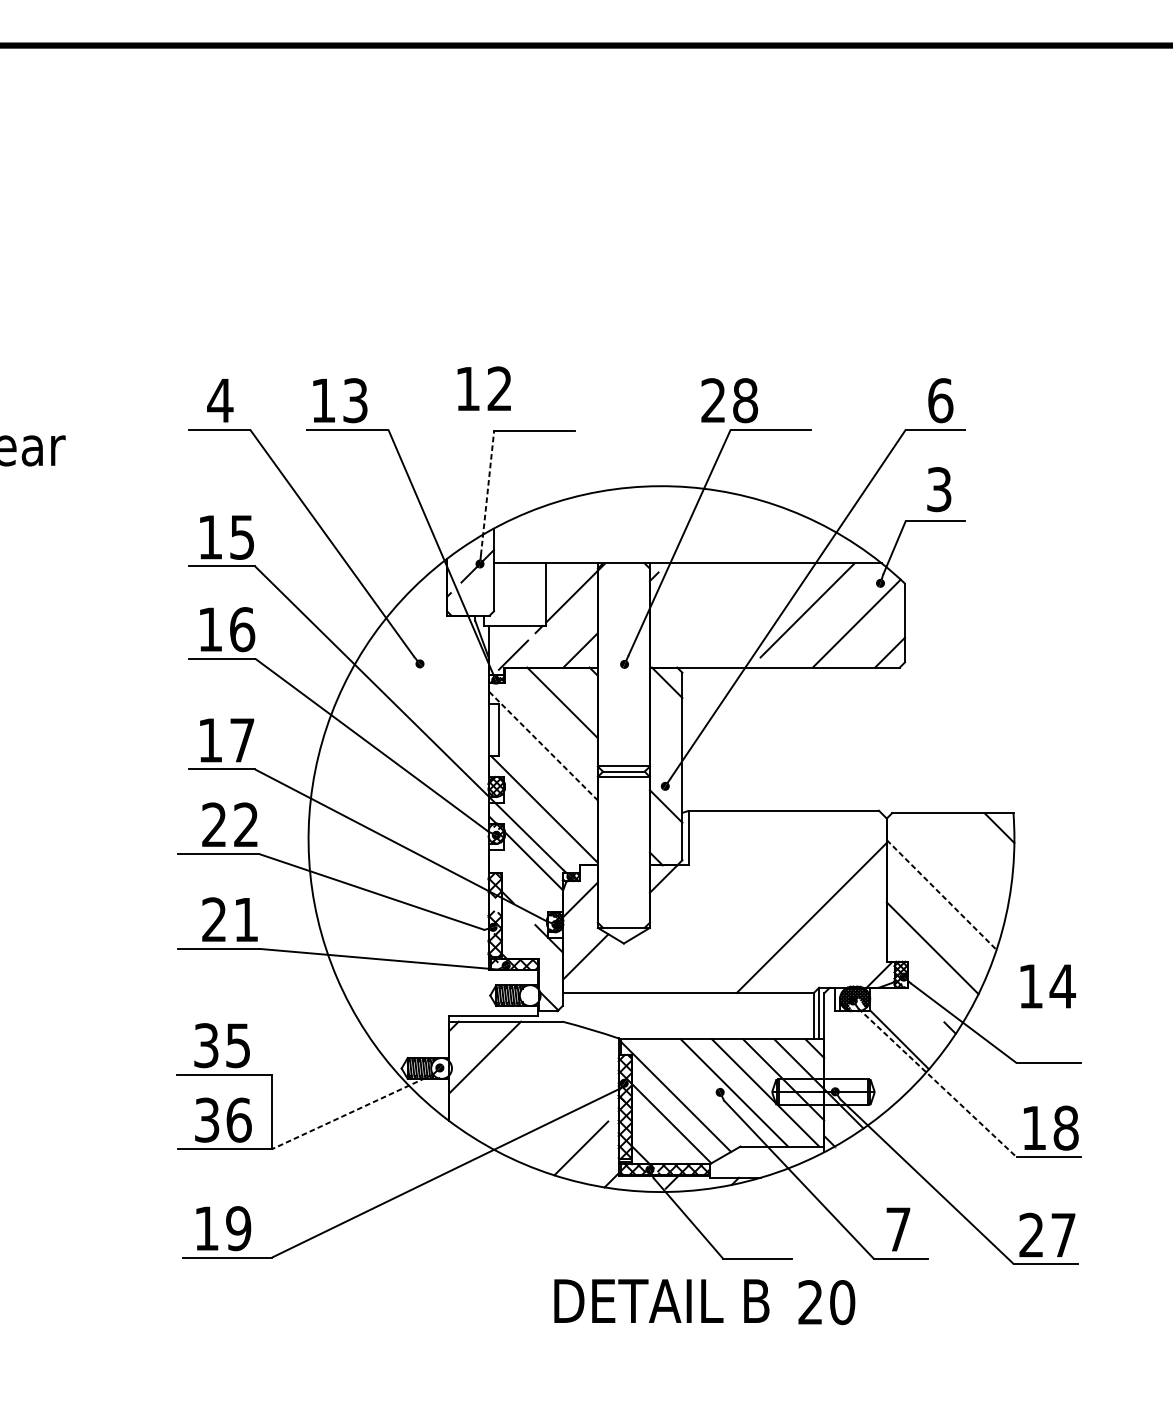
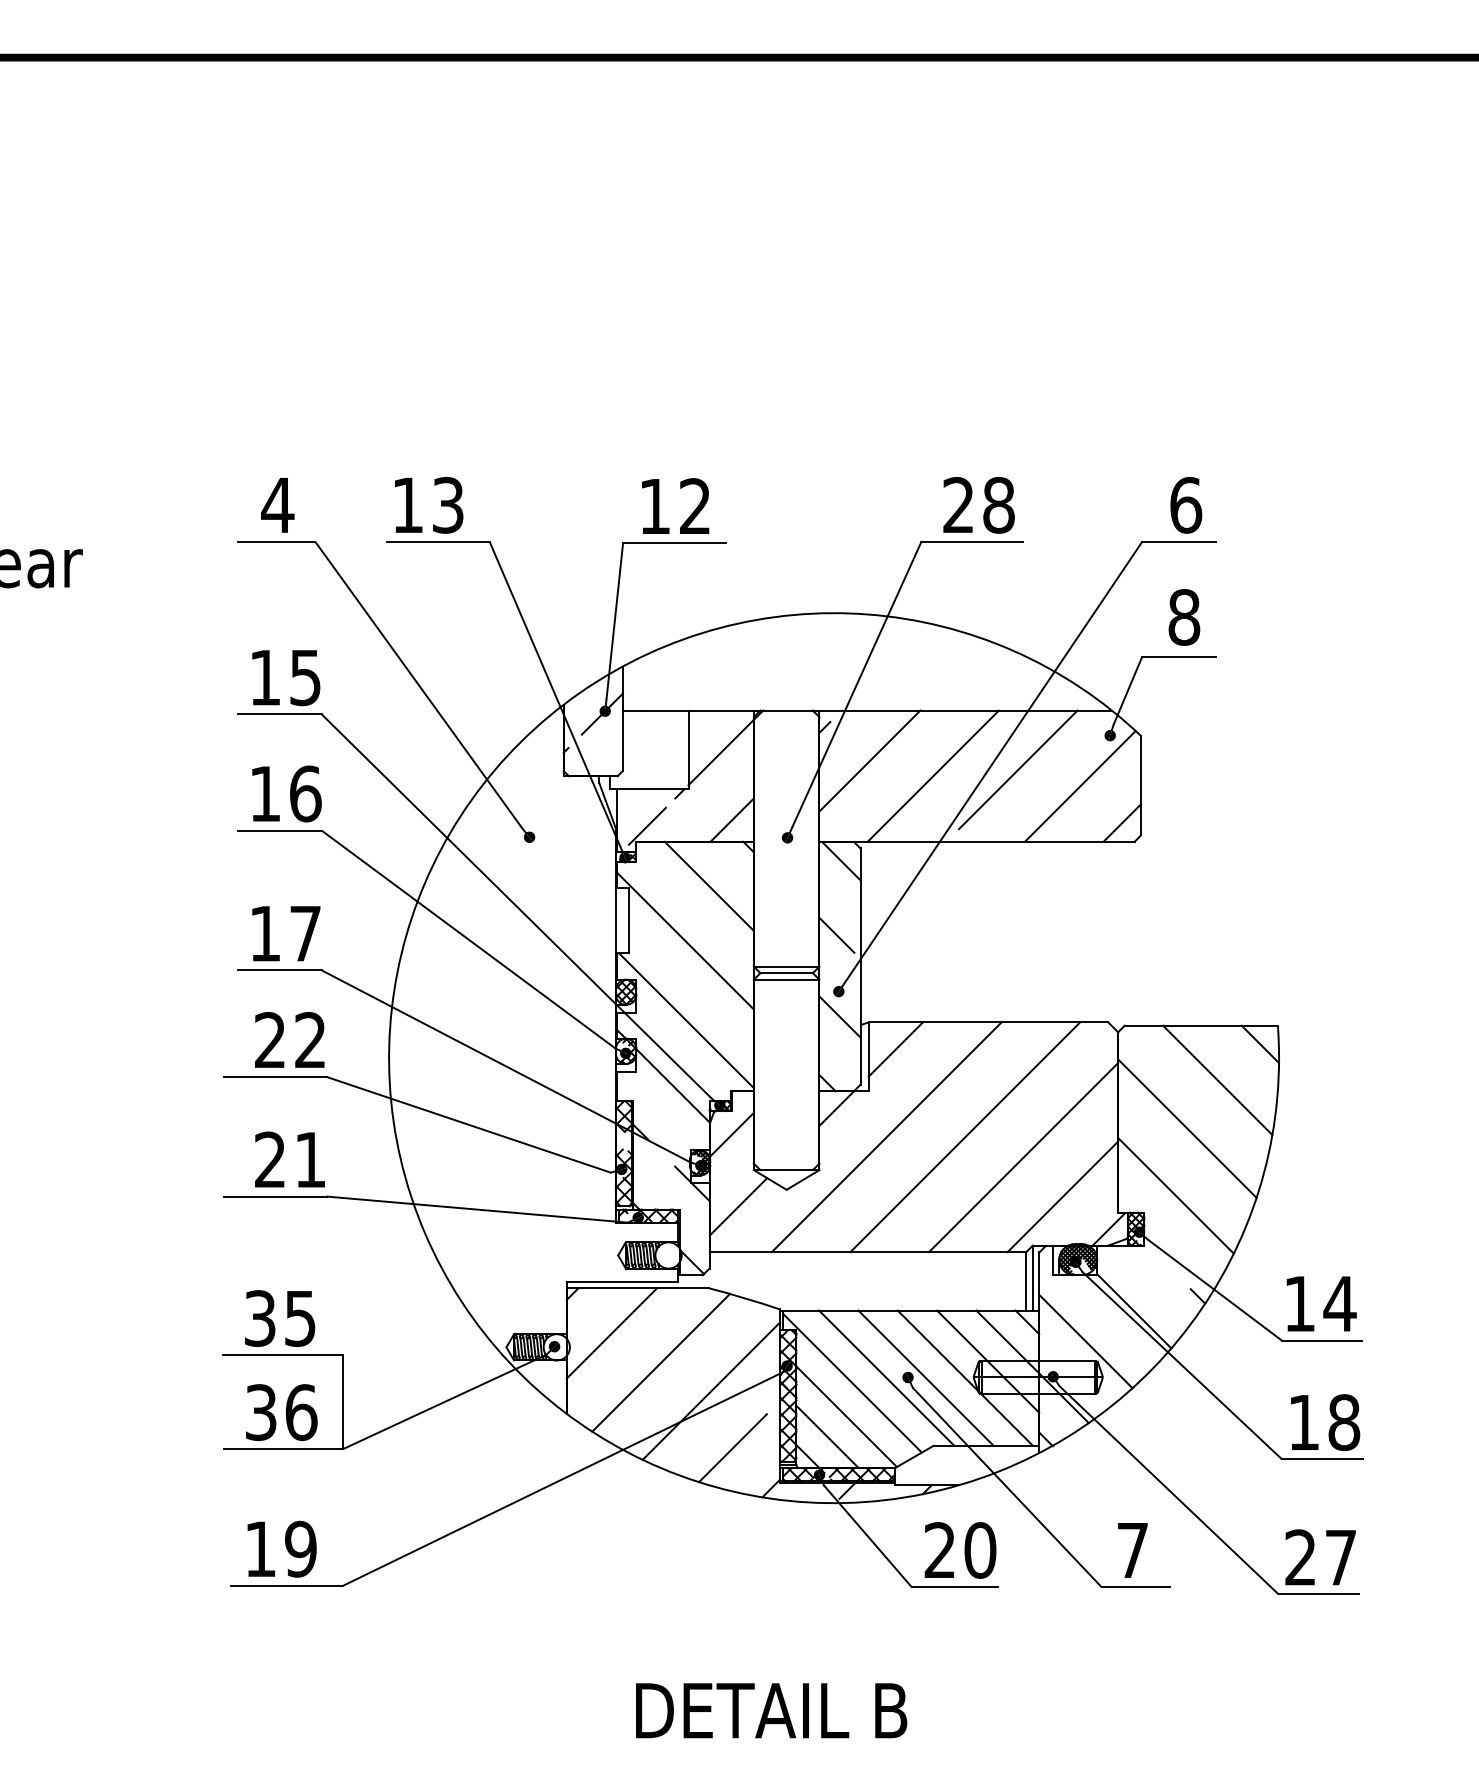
text: (484, 388) -> (675, 505), moved
text: (729, 400) -> (978, 505), moved
text: (939, 489) -> (1184, 617), 3 -> 8
line: (487, 492) -> (614, 621), dashed -> solid
line: (689, 603) -> (869, 760), added
line: (739, 614) -> (932, 775), added
line: (663, 741) -> (836, 934), added
line: (543, 746) -> (685, 941), dashed -> solid
line: (710, 832) -> (895, 1049), added
line: (965, 856) -> (1217, 1080), added
line: (941, 894) -> (1187, 1128), dashed -> solid
line: (703, 902) -> (886, 1137), added
line: (765, 902) -> (965, 1137), added
line: (842, 948) -> (1062, 1196), added
text: (1048, 986) -> (1321, 1303), moved
line: (860, 1063) -> (1085, 1341), added
line: (524, 1080) -> (661, 1362), added
line: (937, 1082) -> (1182, 1365), dashed -> solid
line: (703, 1092) -> (886, 1377), added
line: (564, 1102) -> (711, 1390), added
line: (352, 1112) -> (444, 1402), dashed -> solid
line: (656, 1139) -> (827, 1436), added
text: (661, 1300) -> (771, 1710), moved
text: (826, 1302) -> (960, 1550), moved

